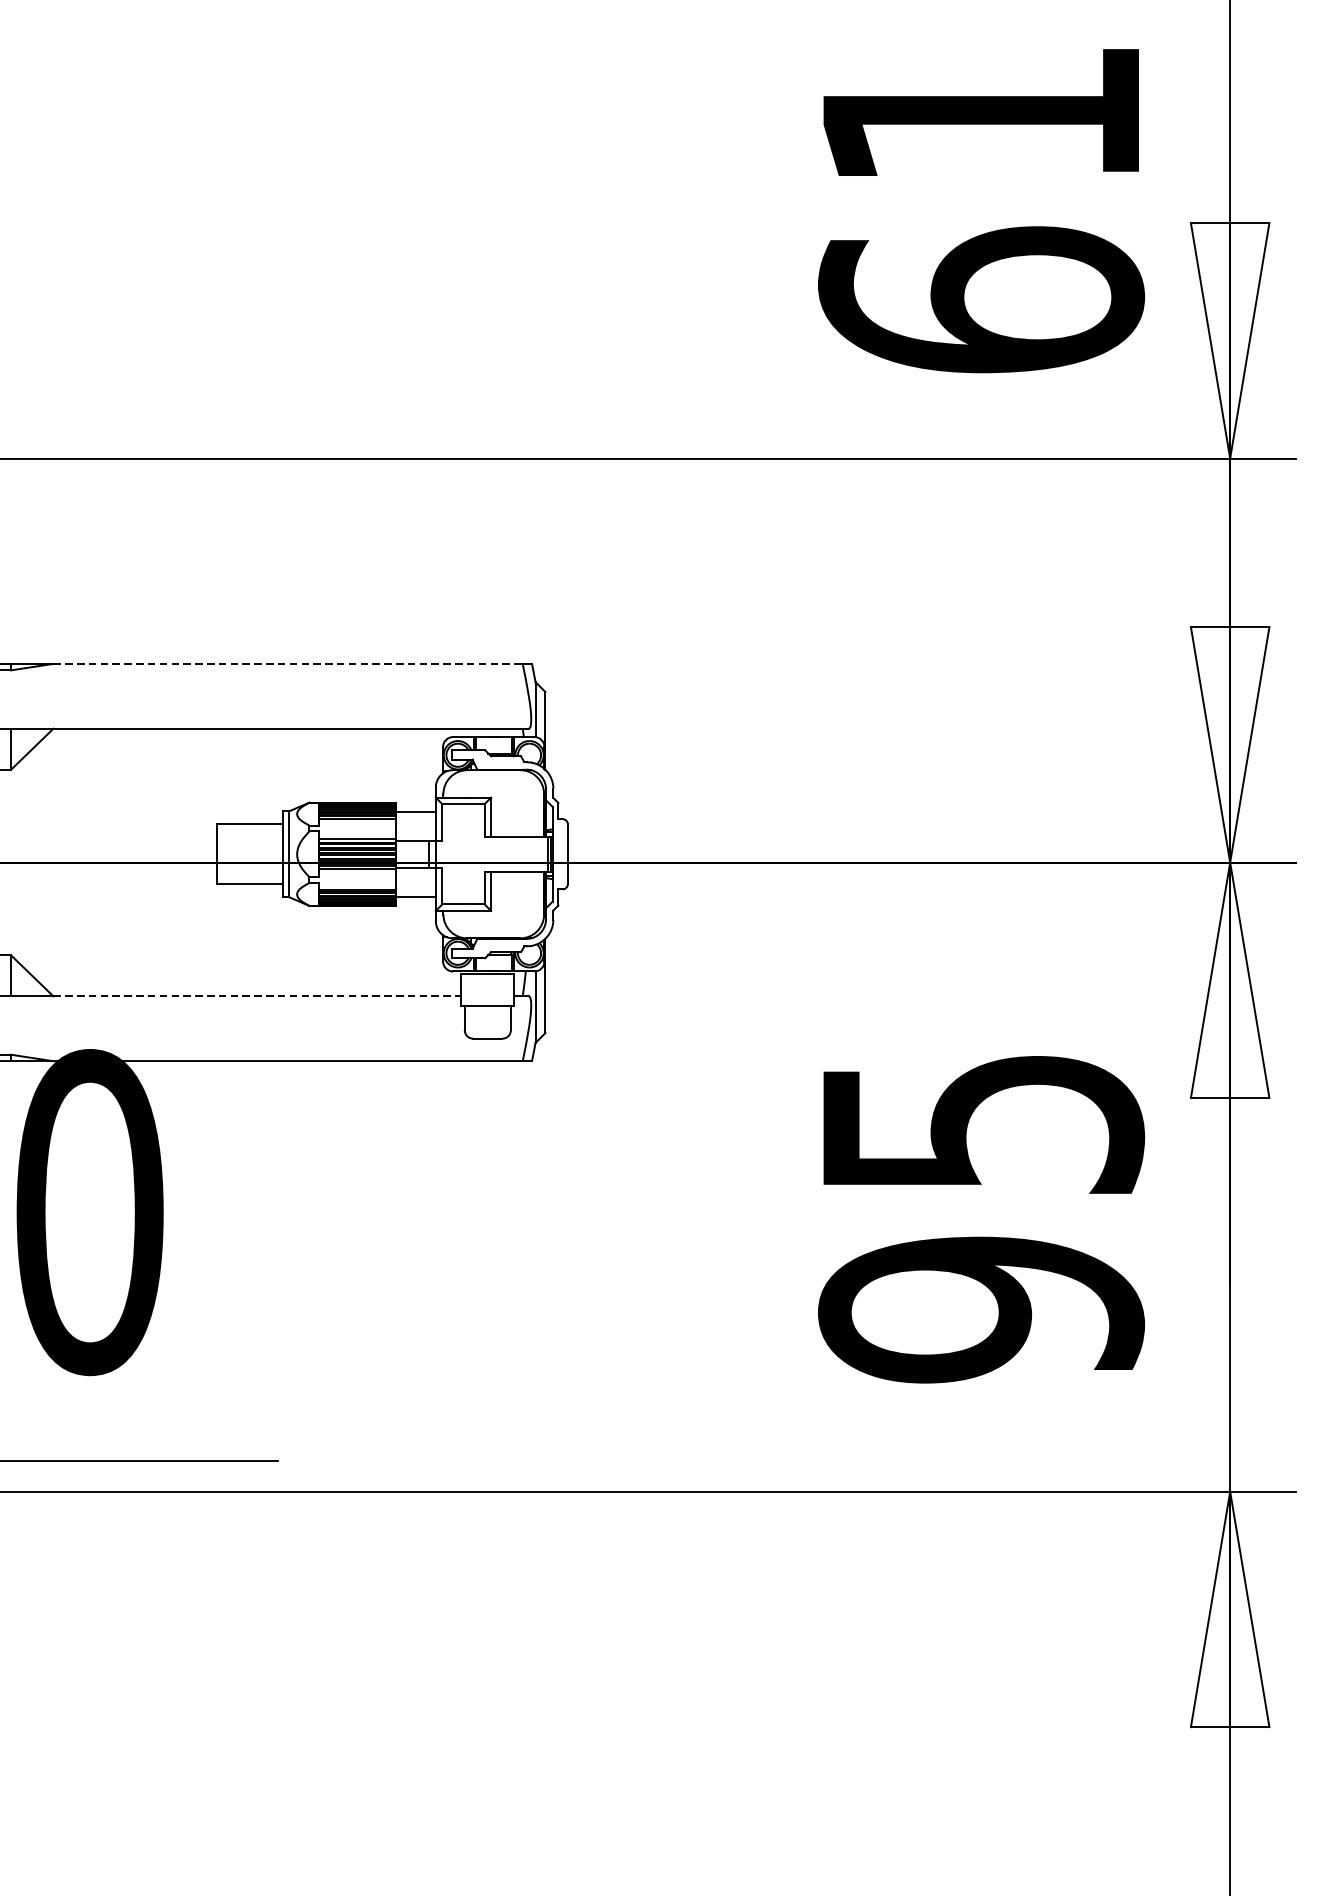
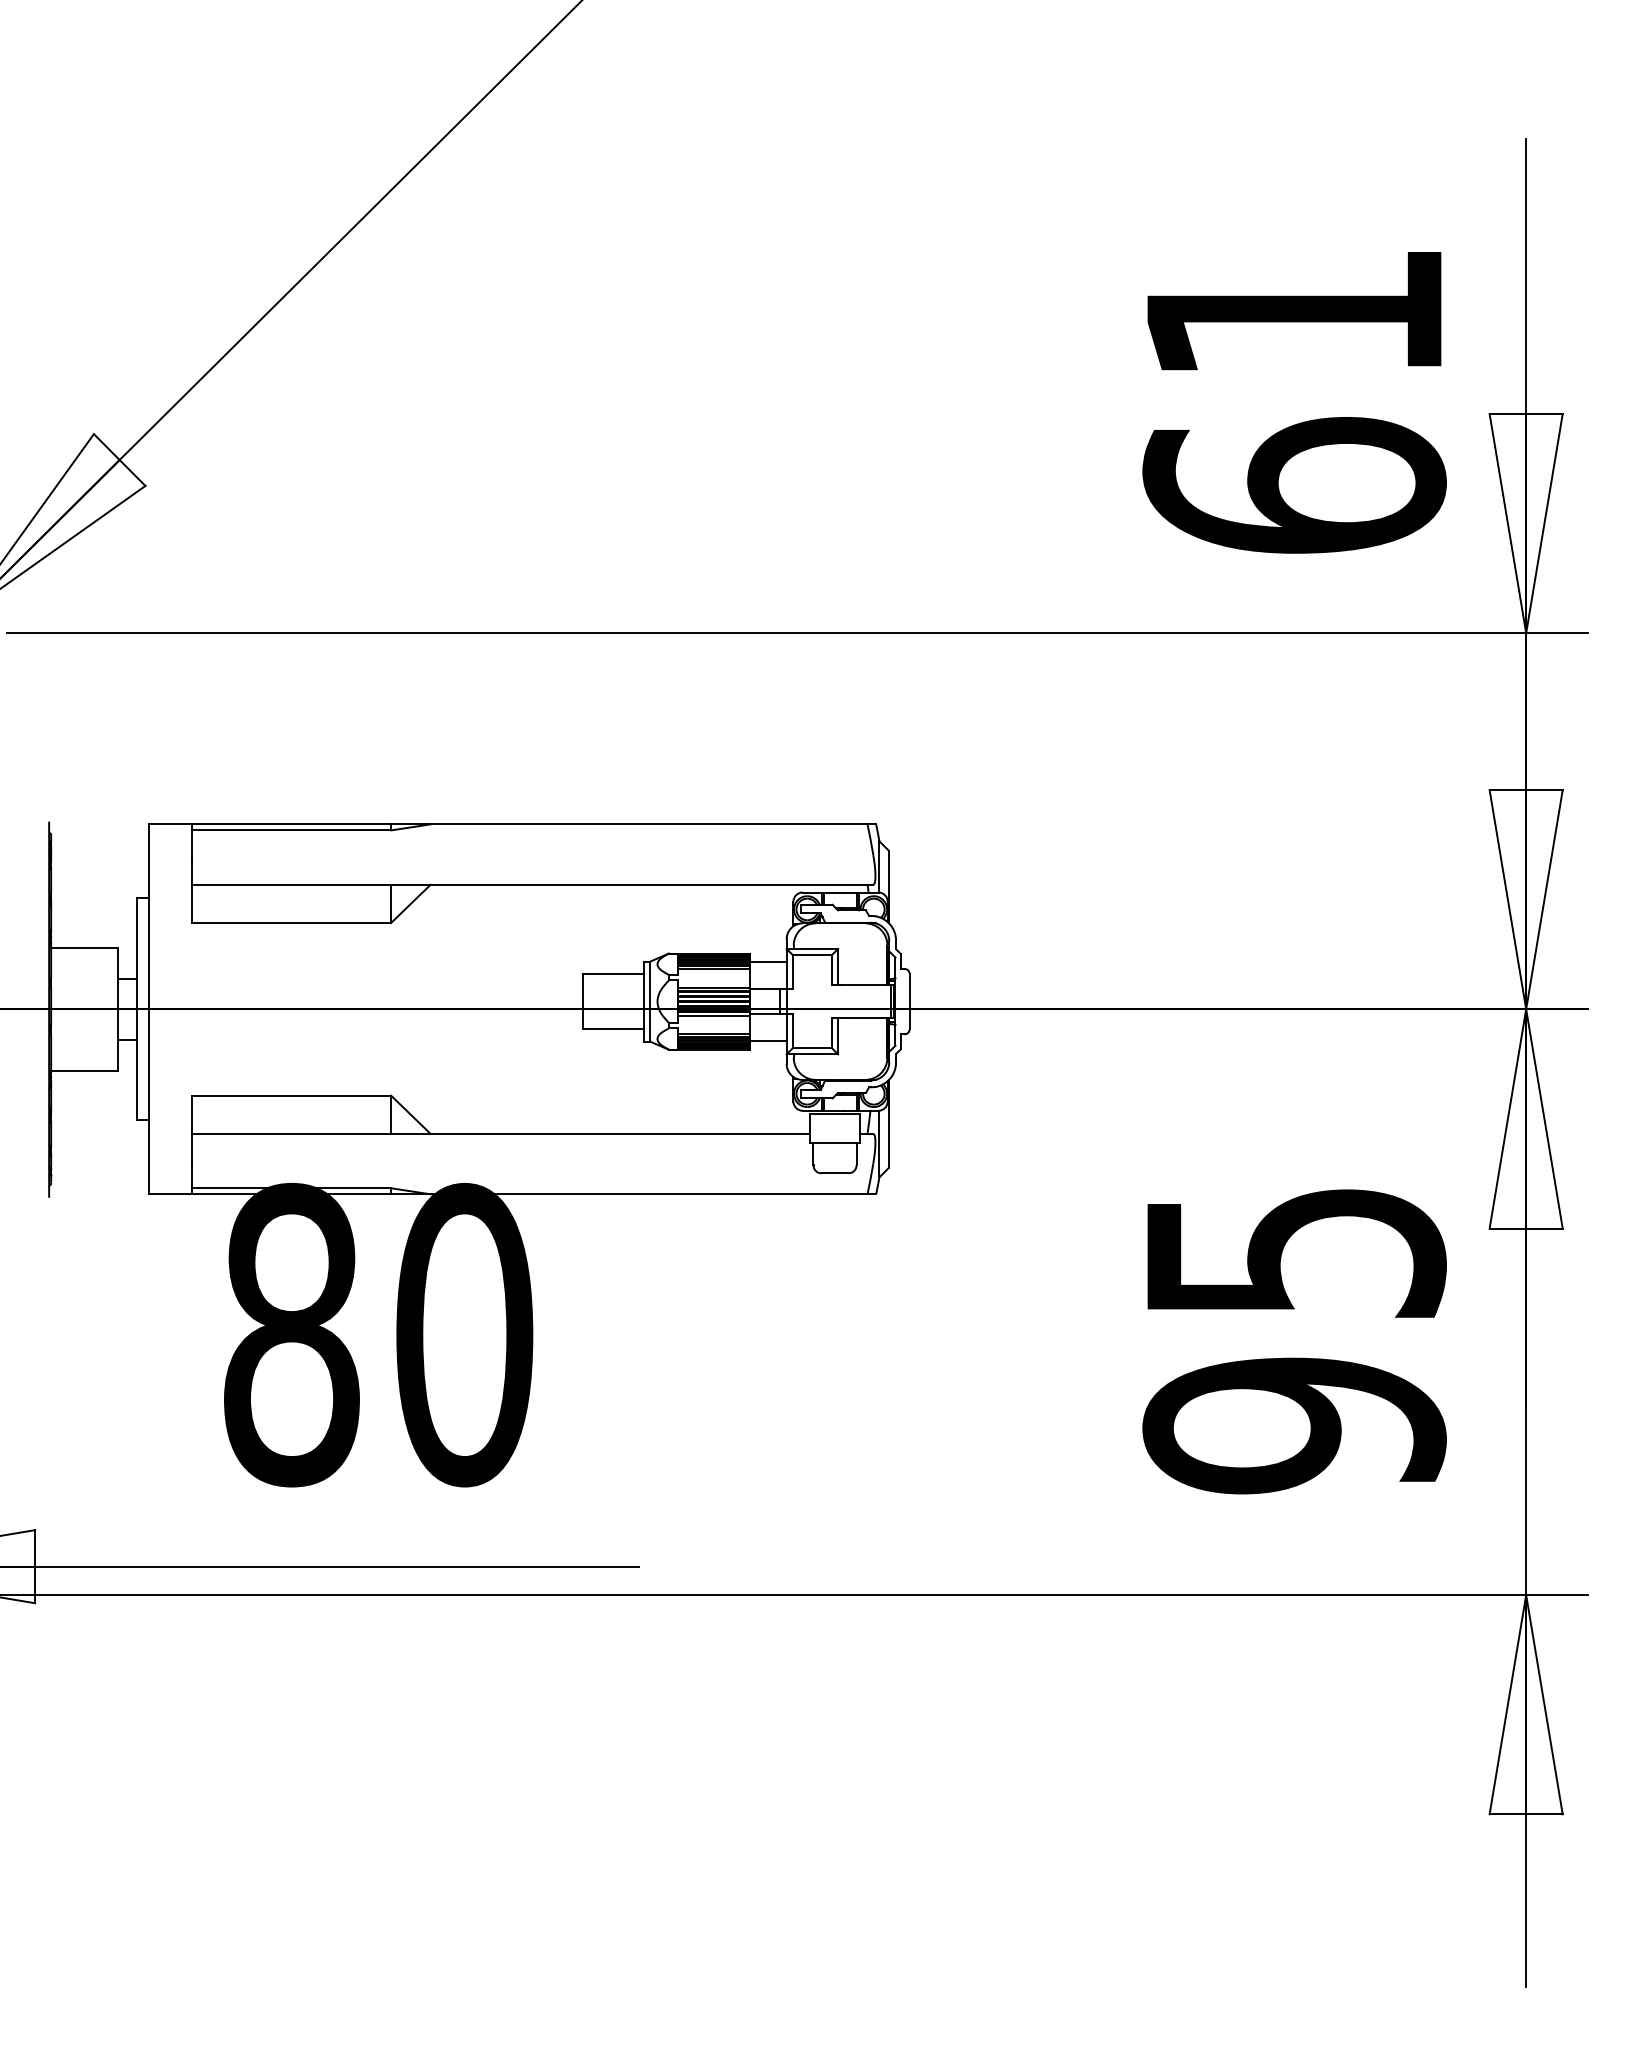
line: (288, 664) -> (649, 824), dashed -> solid
line: (257, 995) -> (620, 1133), dashed -> solid

